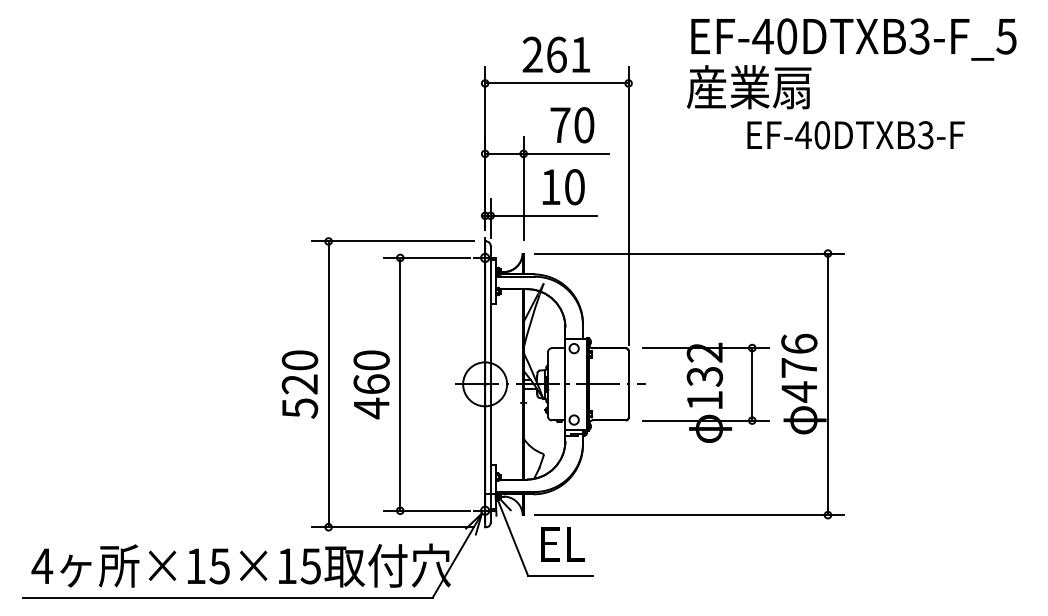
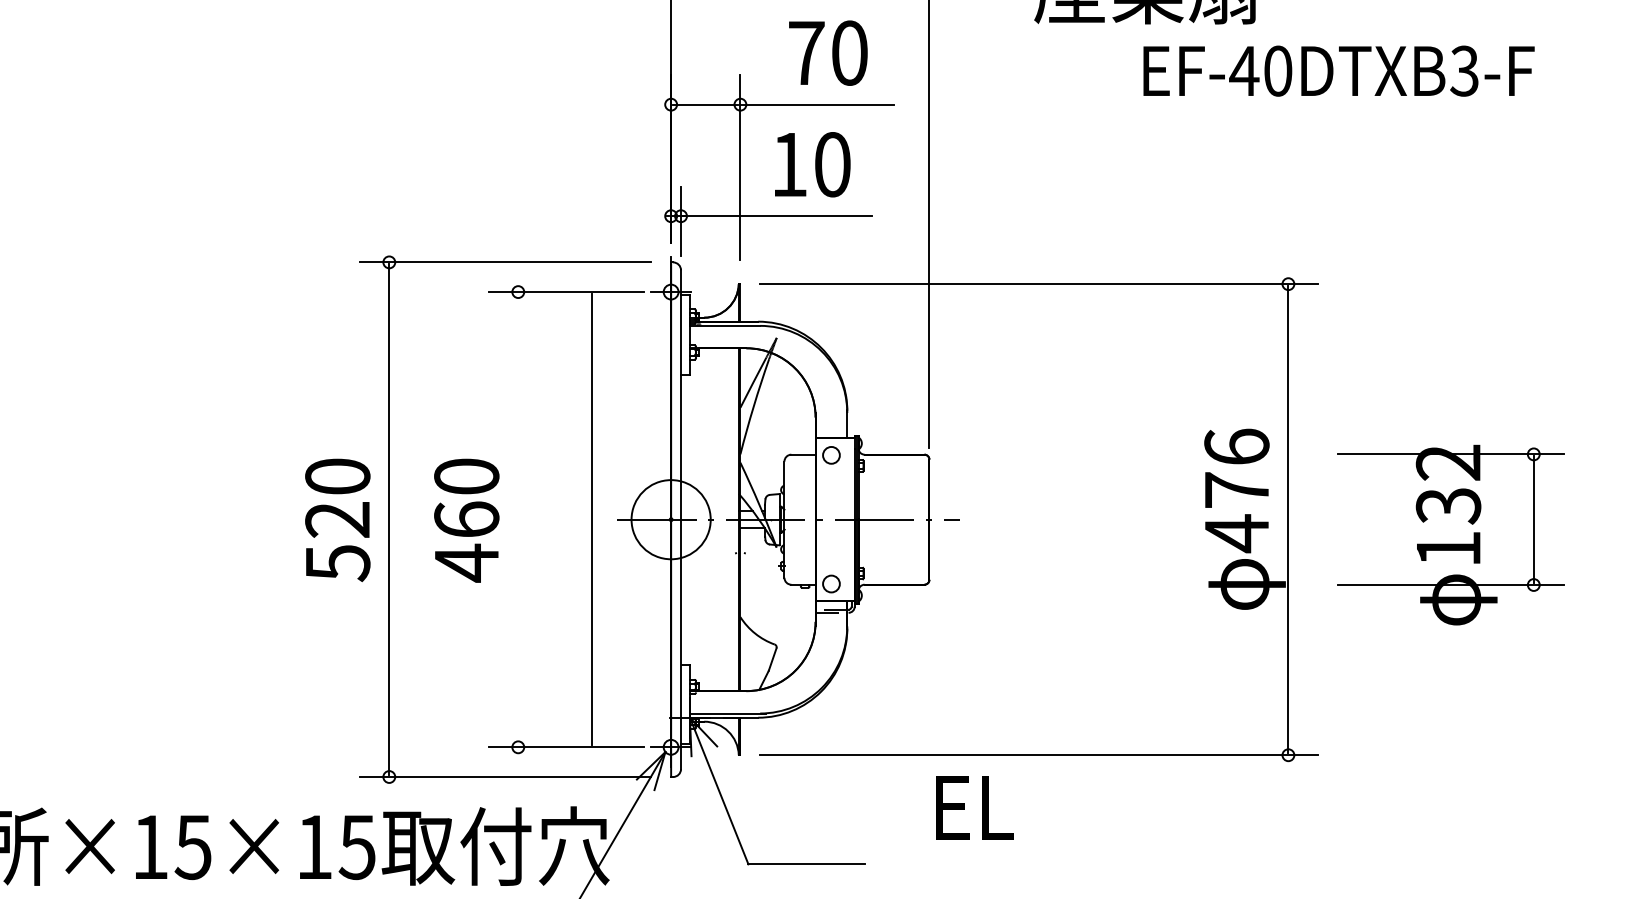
line: (400, 384) -> (592, 519), moved
part: (705, 392) -> (1449, 534), moved
text: (562, 544) -> (974, 808), moved

